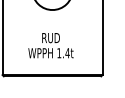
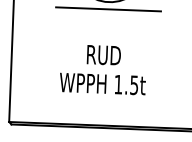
line: (52, 13) -> (108, 8), added
text: (67, 53) -> (134, 85), 1.4t -> 1.5t

